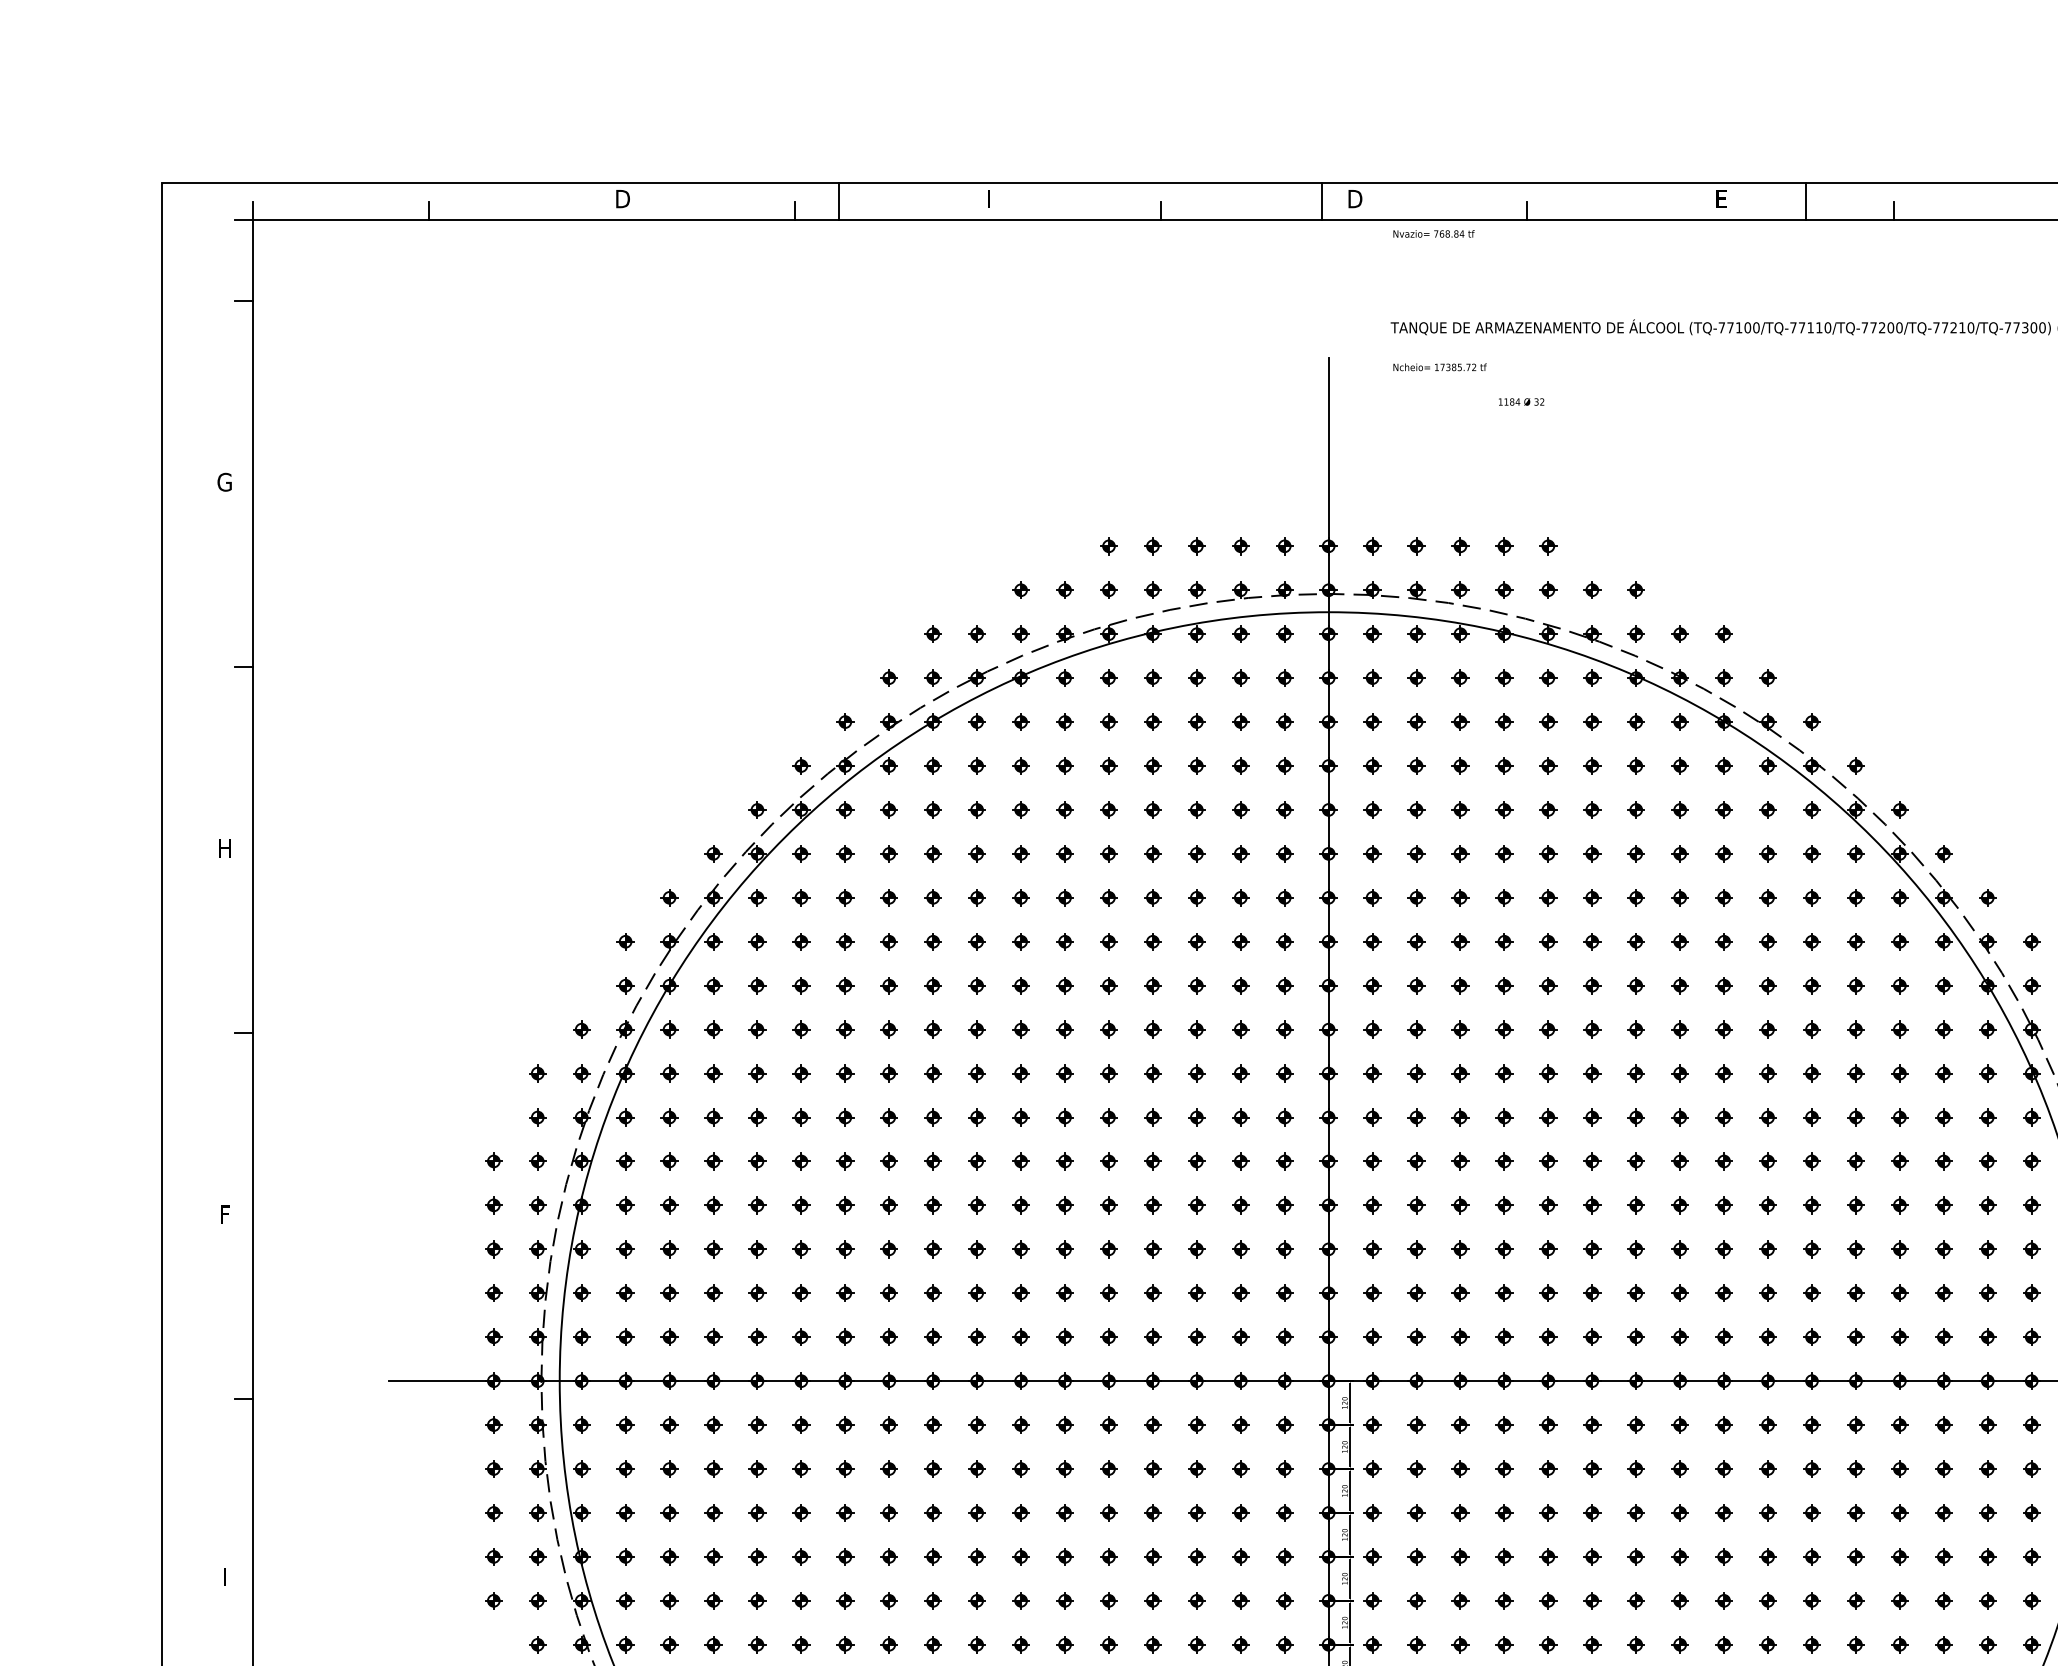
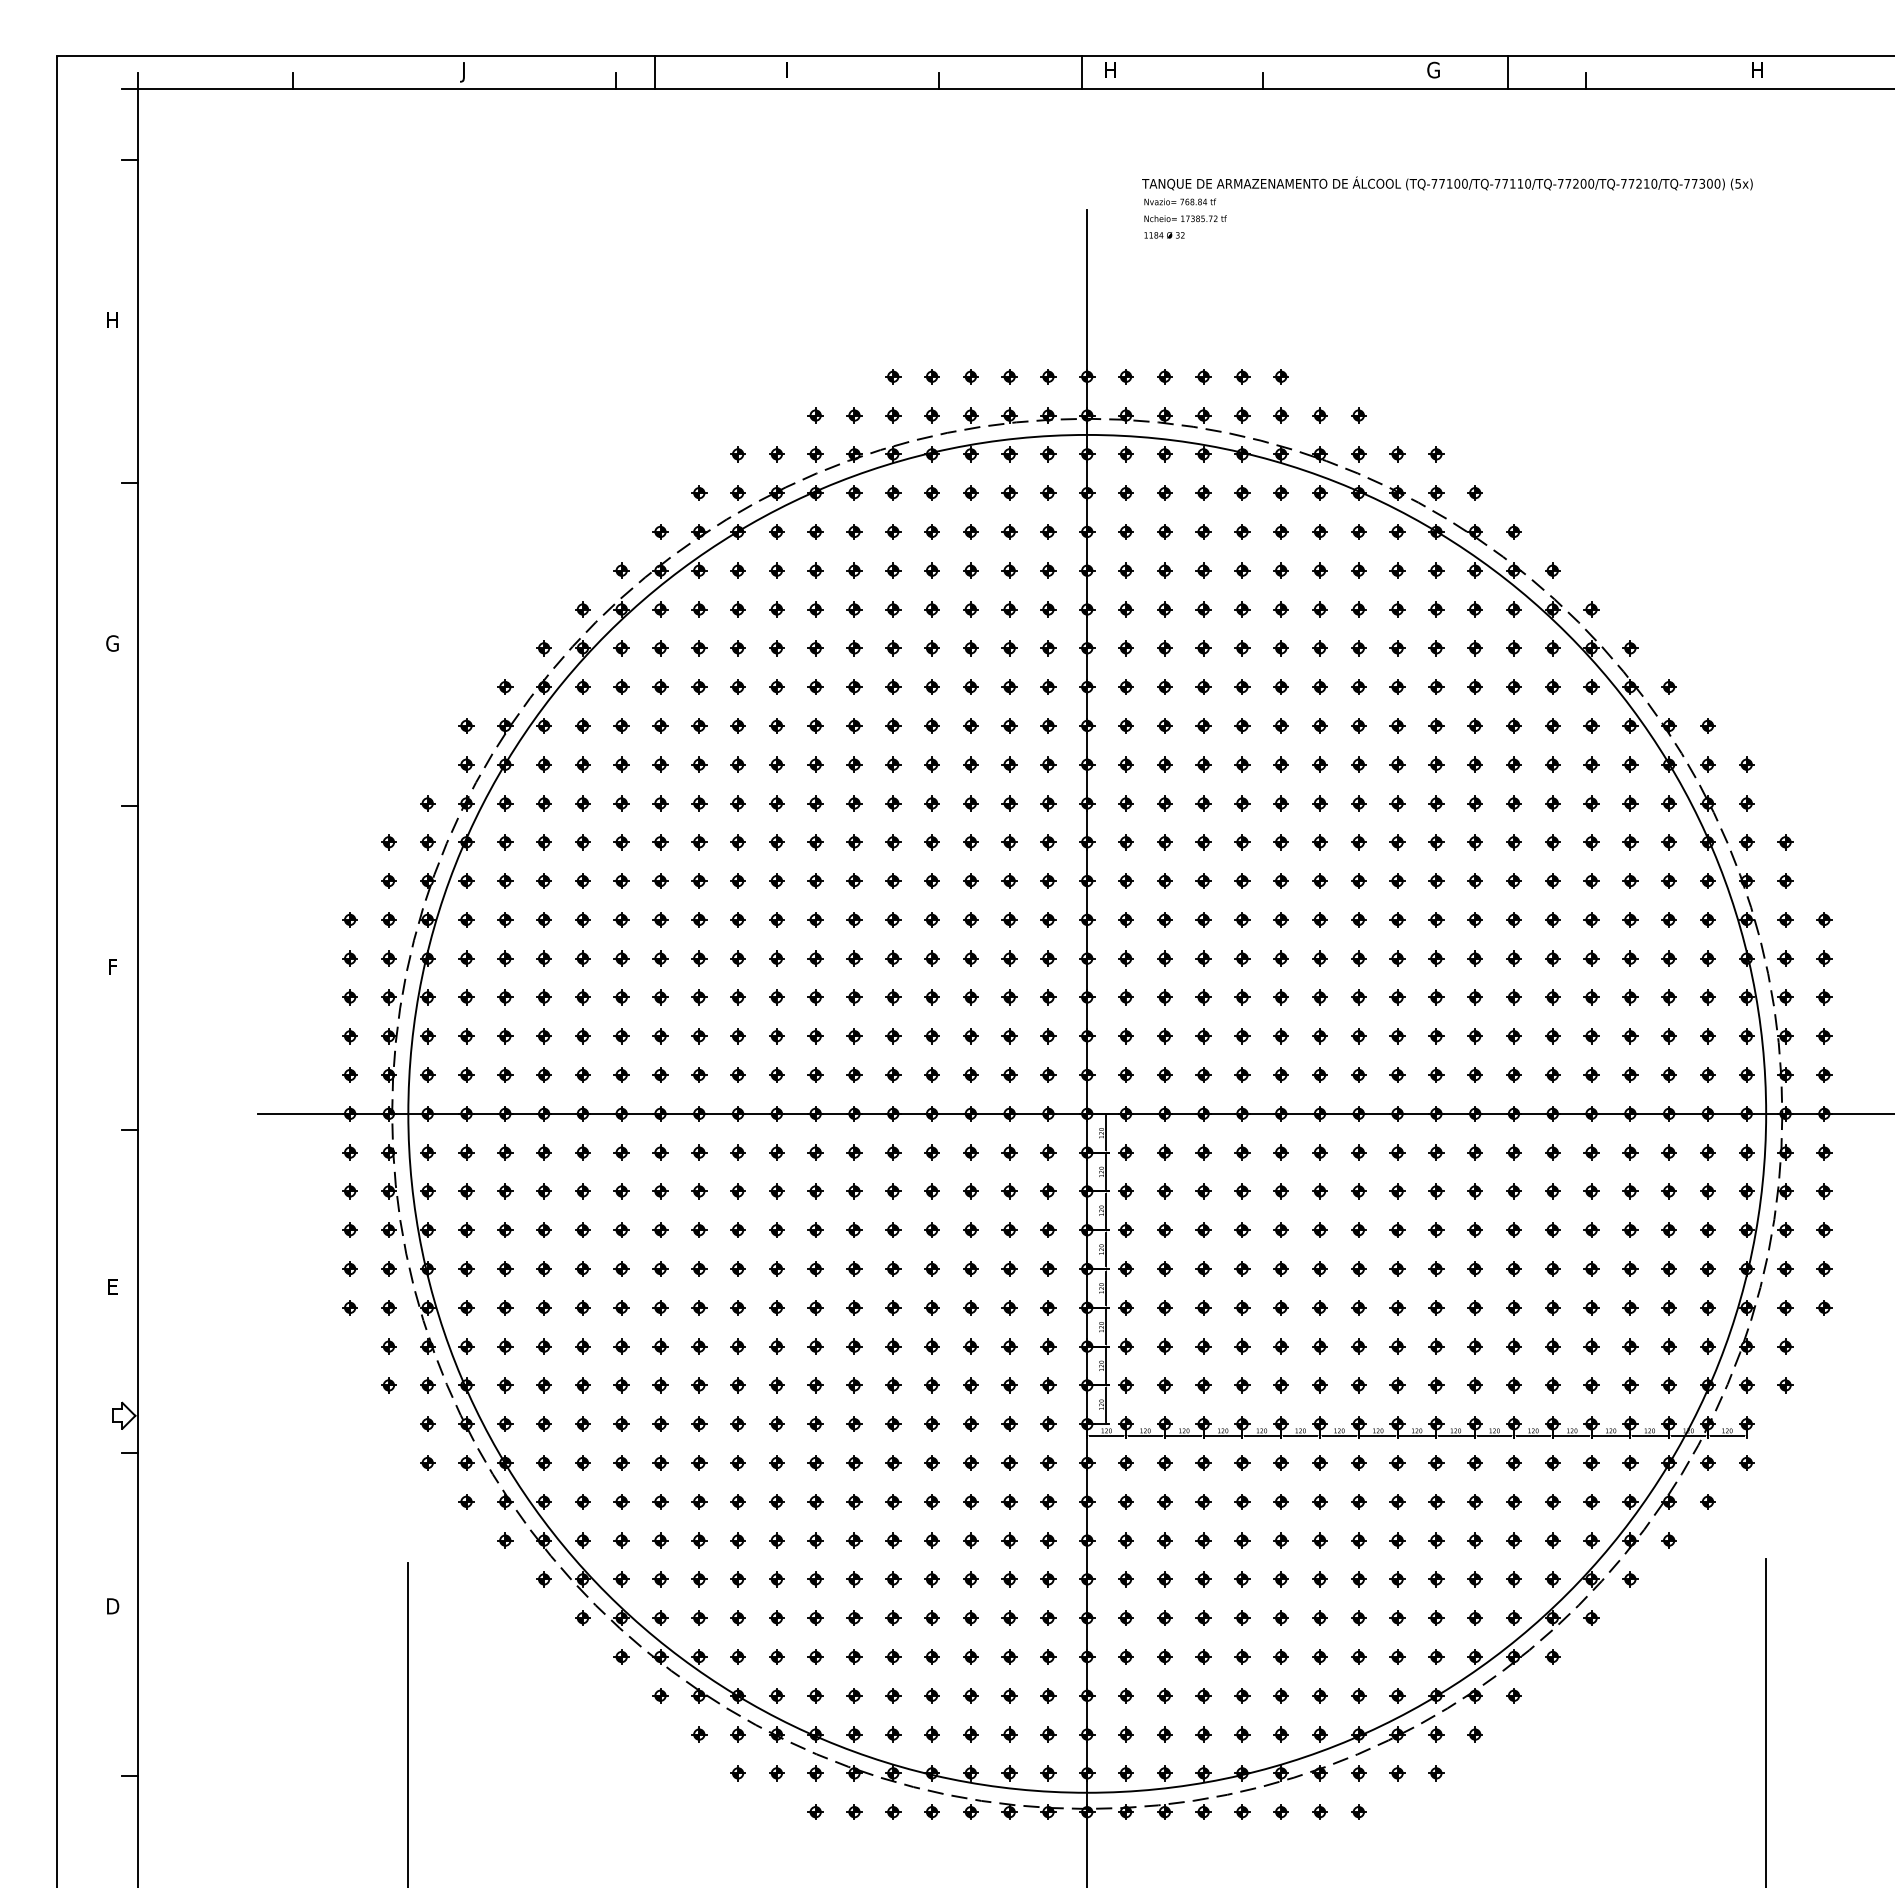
text: (1720, 198) -> (1433, 69), E -> G
text: (1354, 199) -> (1110, 70), D -> H
text: (623, 201) -> (464, 72), D -> J
text: (1434, 233) -> (1180, 201), moved
text: (1521, 402) -> (1164, 235), moved
text: (224, 481) -> (112, 319), G -> H
text: (224, 848) -> (112, 643), H -> G
text: (224, 1576) -> (112, 1286), I -> E

